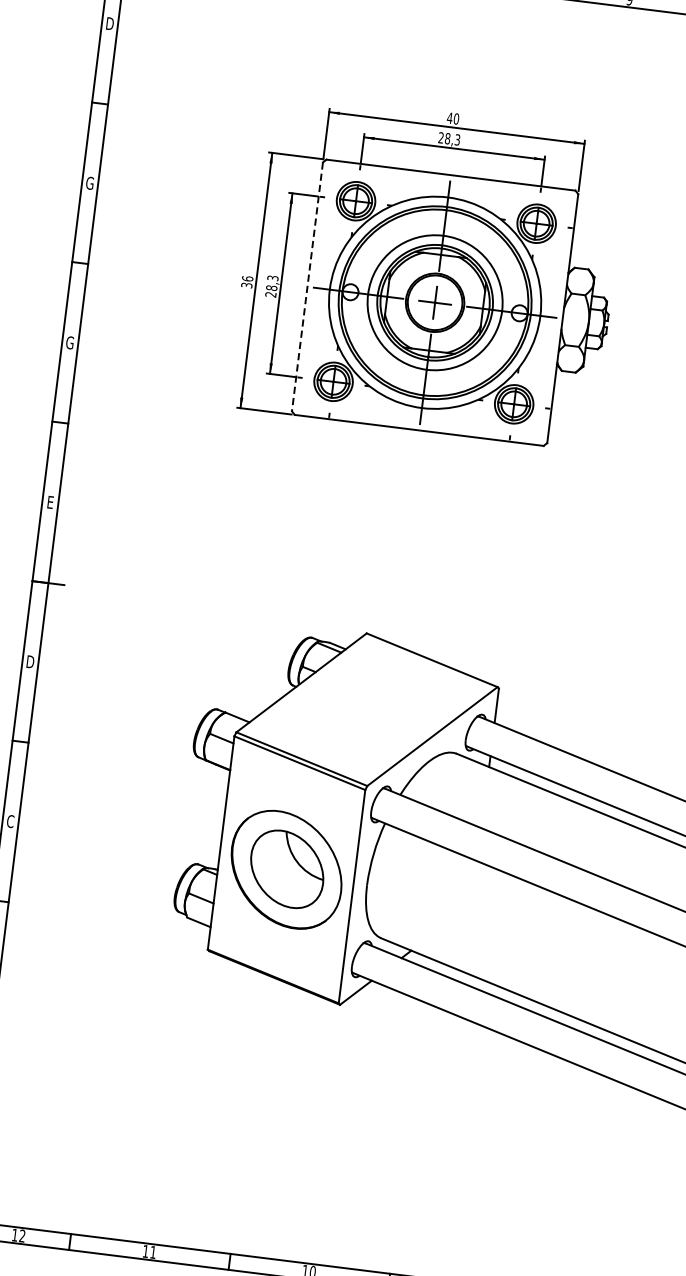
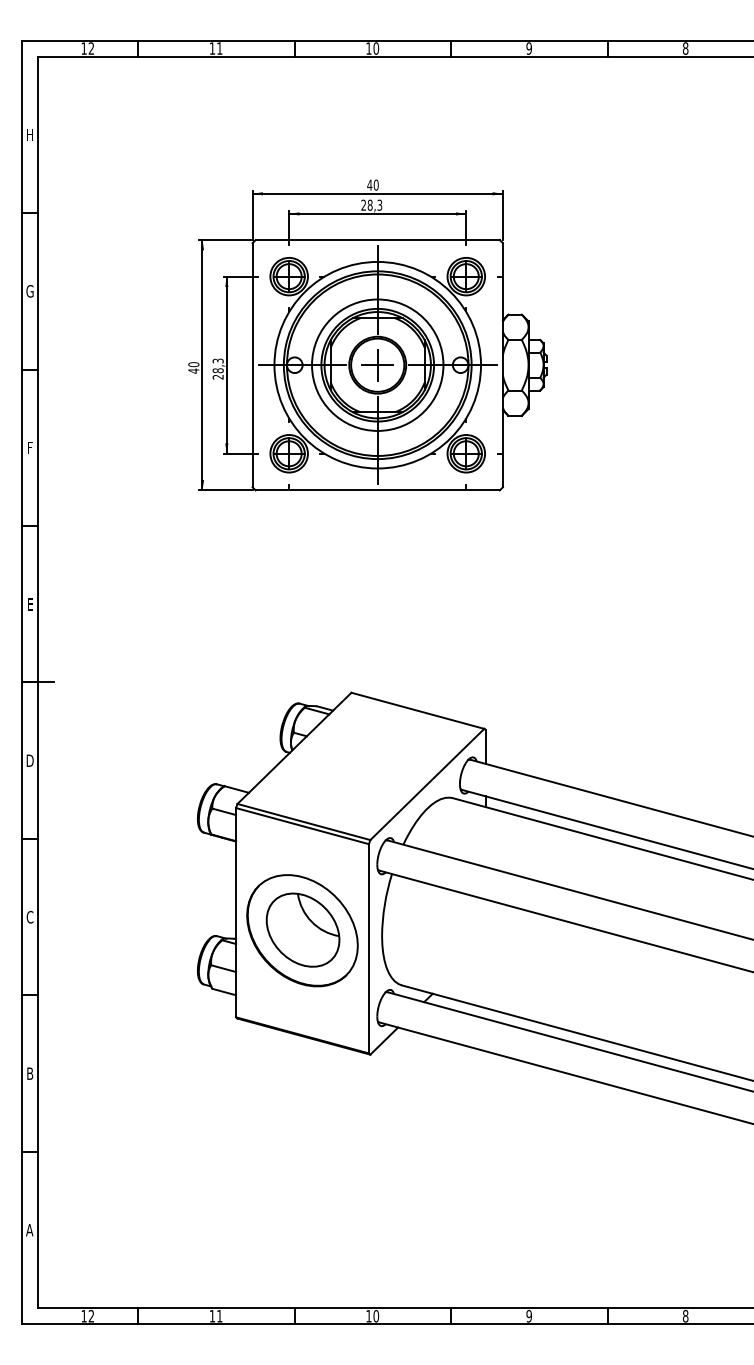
text: (109, 23) -> (29, 134), D -> H
text: (246, 281) -> (193, 367), 36 -> 40
line: (307, 287) -> (252, 365), dashed -> solid
text: (69, 342) -> (29, 447), G -> F

